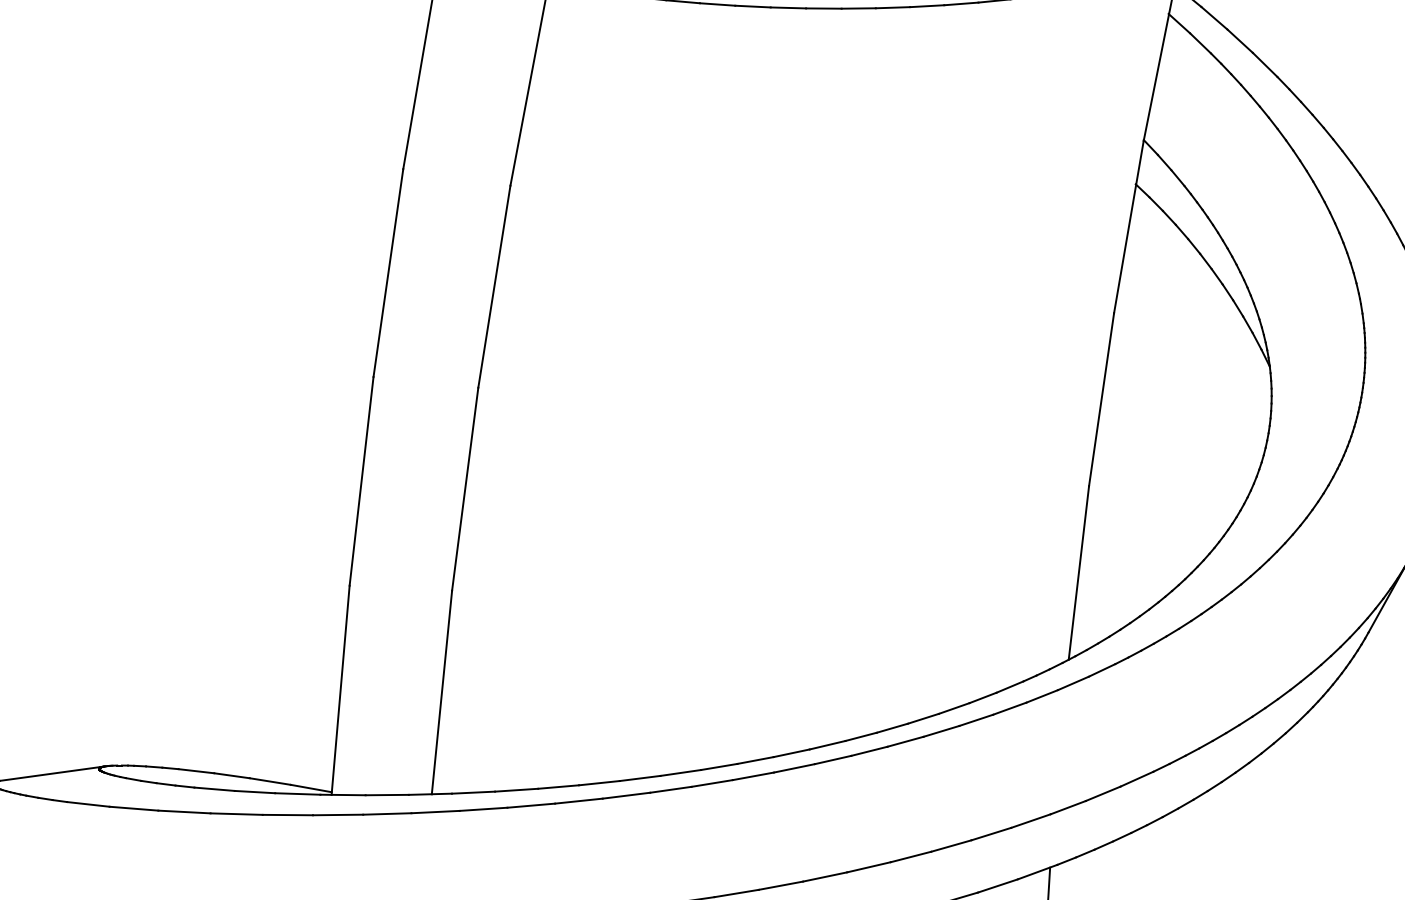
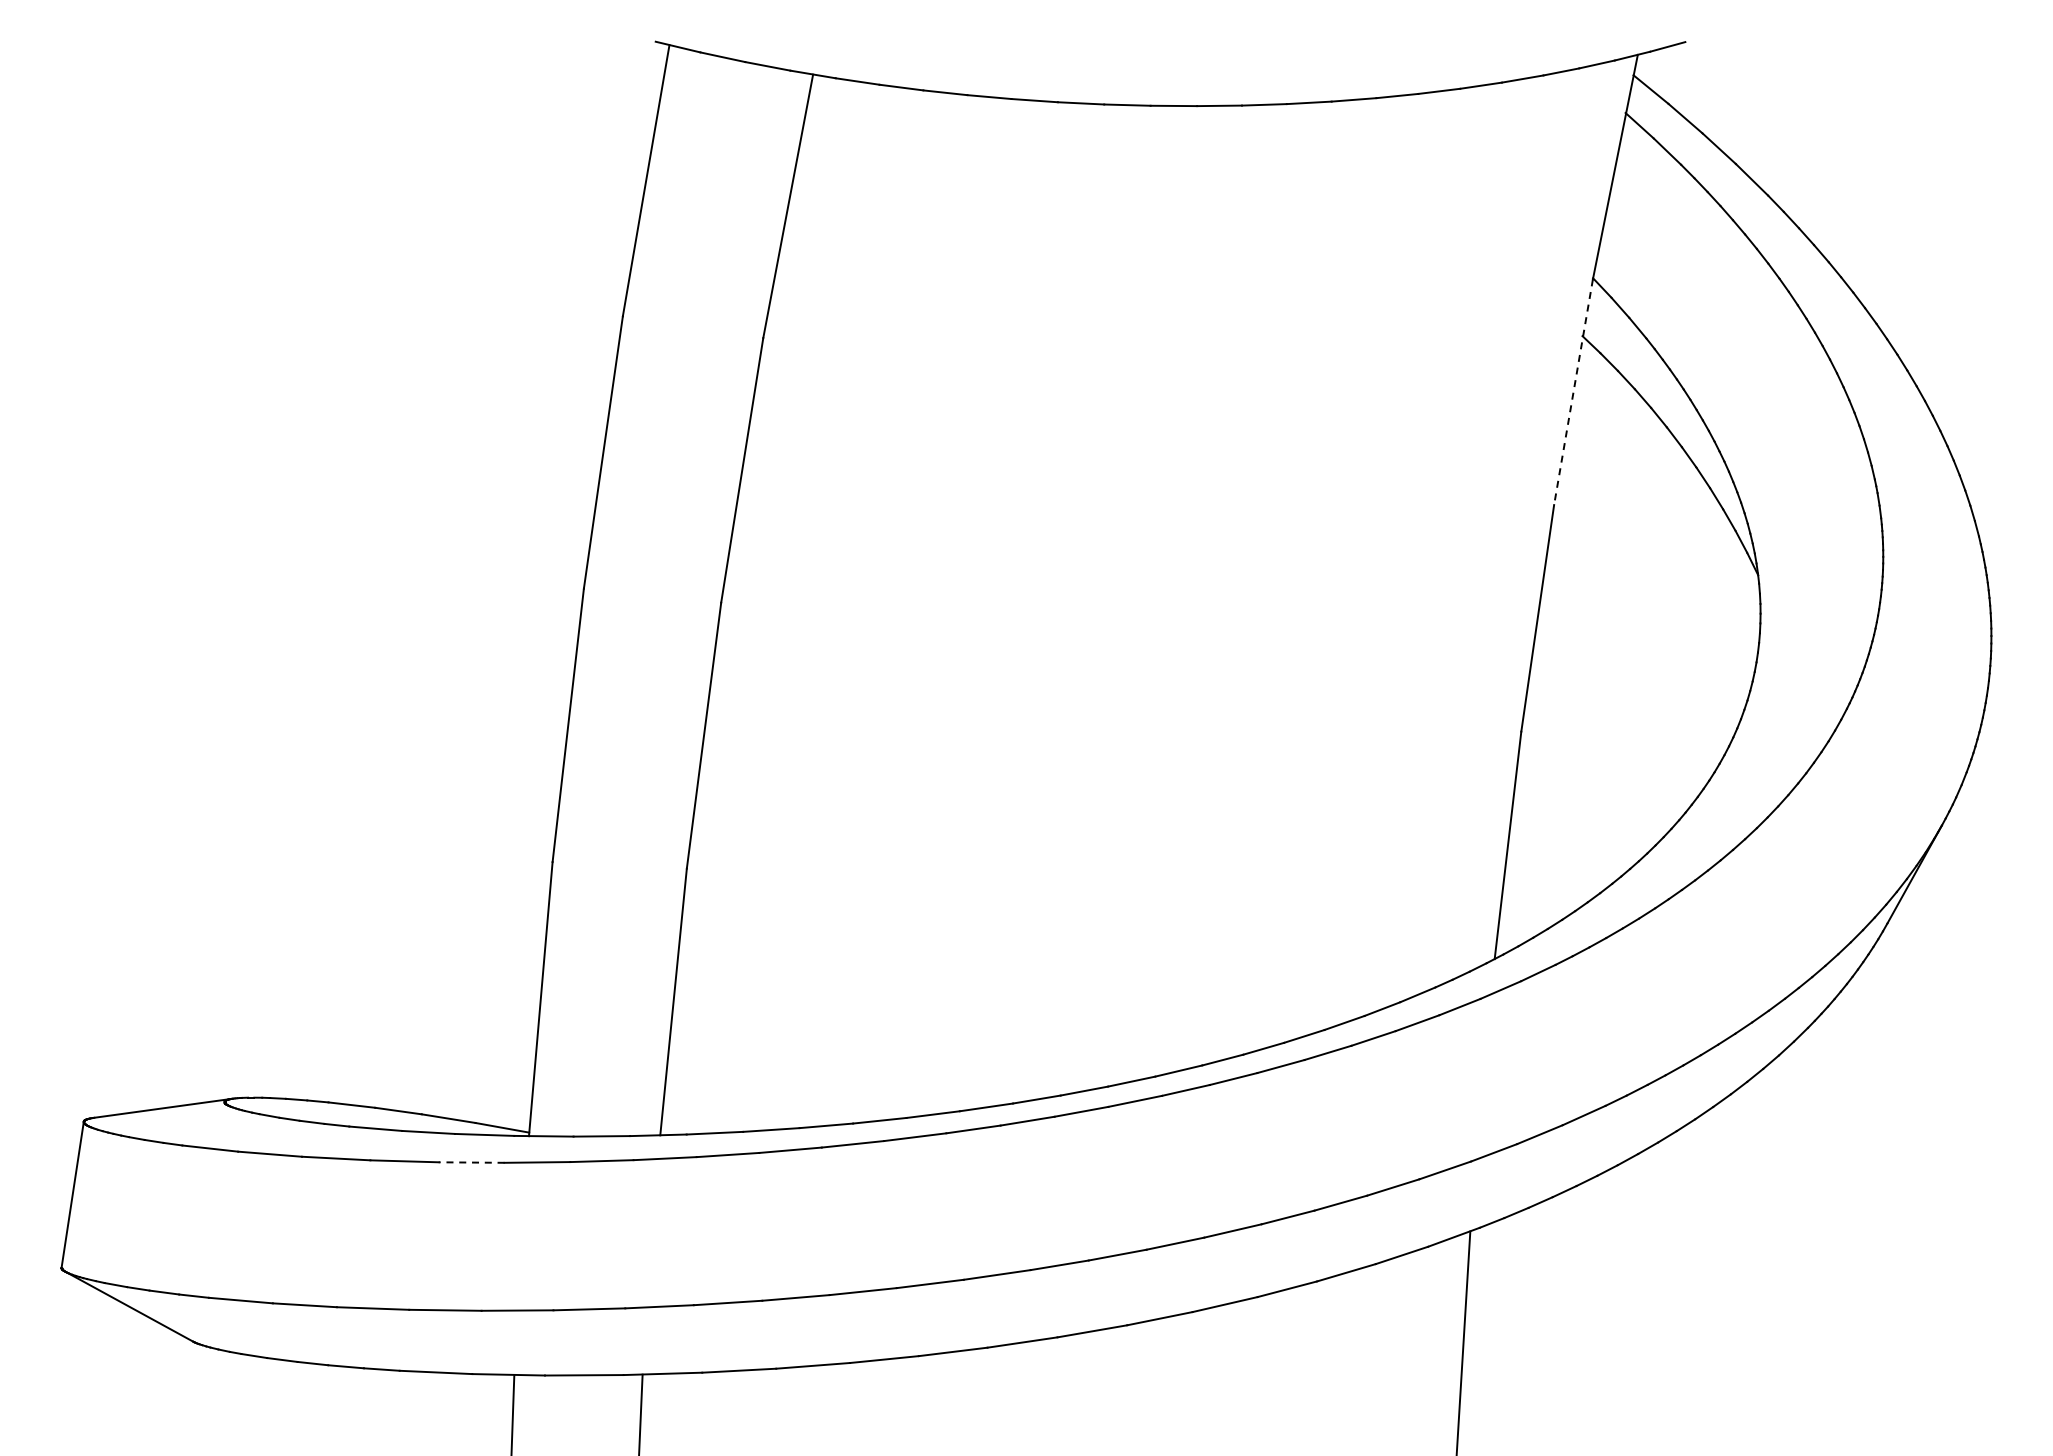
line: (1128, 227) -> (1573, 392), solid -> dashed
line: (287, 815) -> (471, 1162), solid -> dashed

